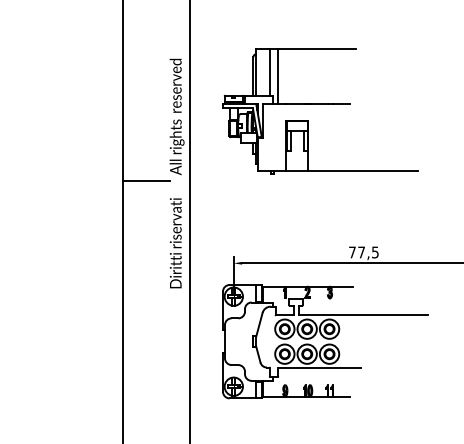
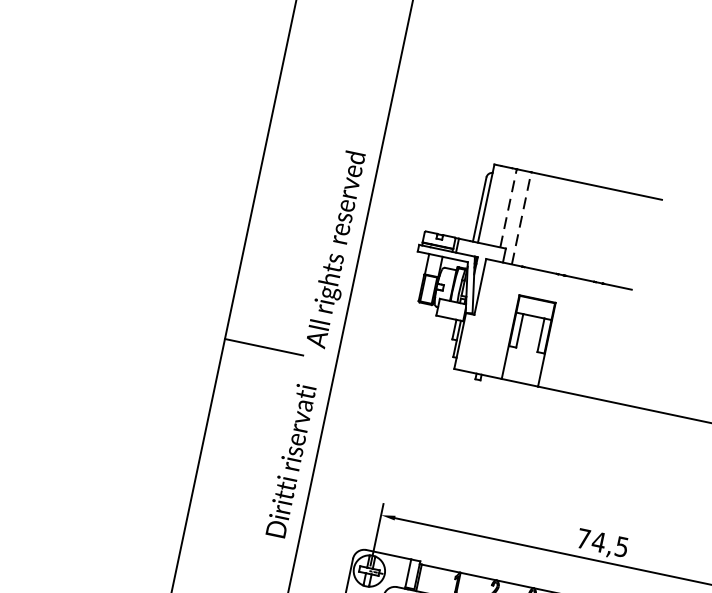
line: (269, 71) -> (508, 206), solid -> dashed
line: (278, 76) -> (521, 218), solid -> dashed
text: (361, 252) -> (598, 542), 77,5 -> 74,5

